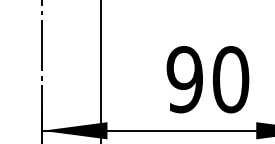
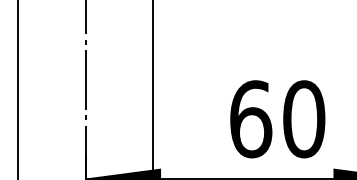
text: (184, 79) -> (250, 119), 90 -> 60

